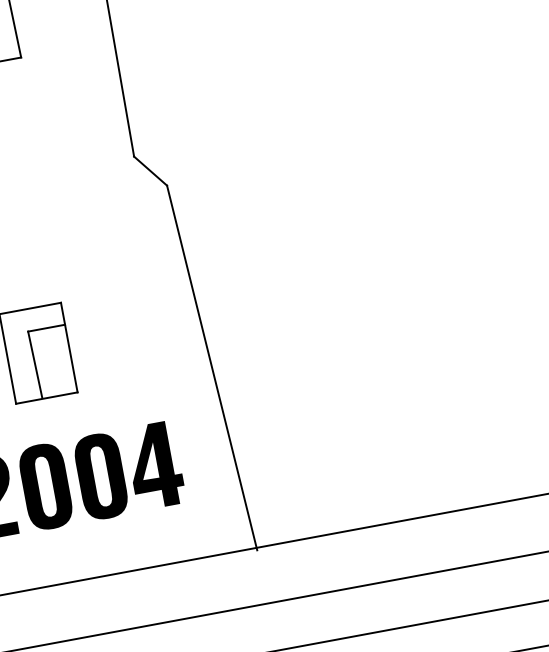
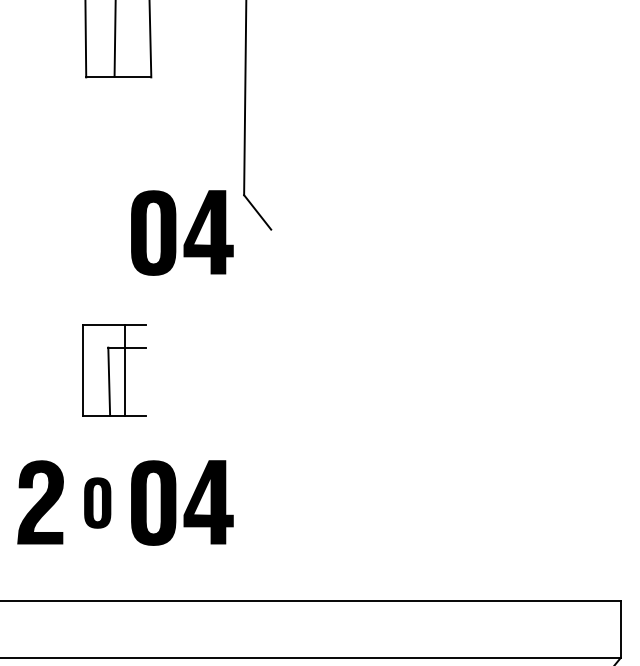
part: (80, 204) -> (182, 232), added
line: (68, 347) -> (124, 370), moved
line: (212, 367) -> (282, 416), removed
part: (45, 486) -> (97, 502), size x0.6

